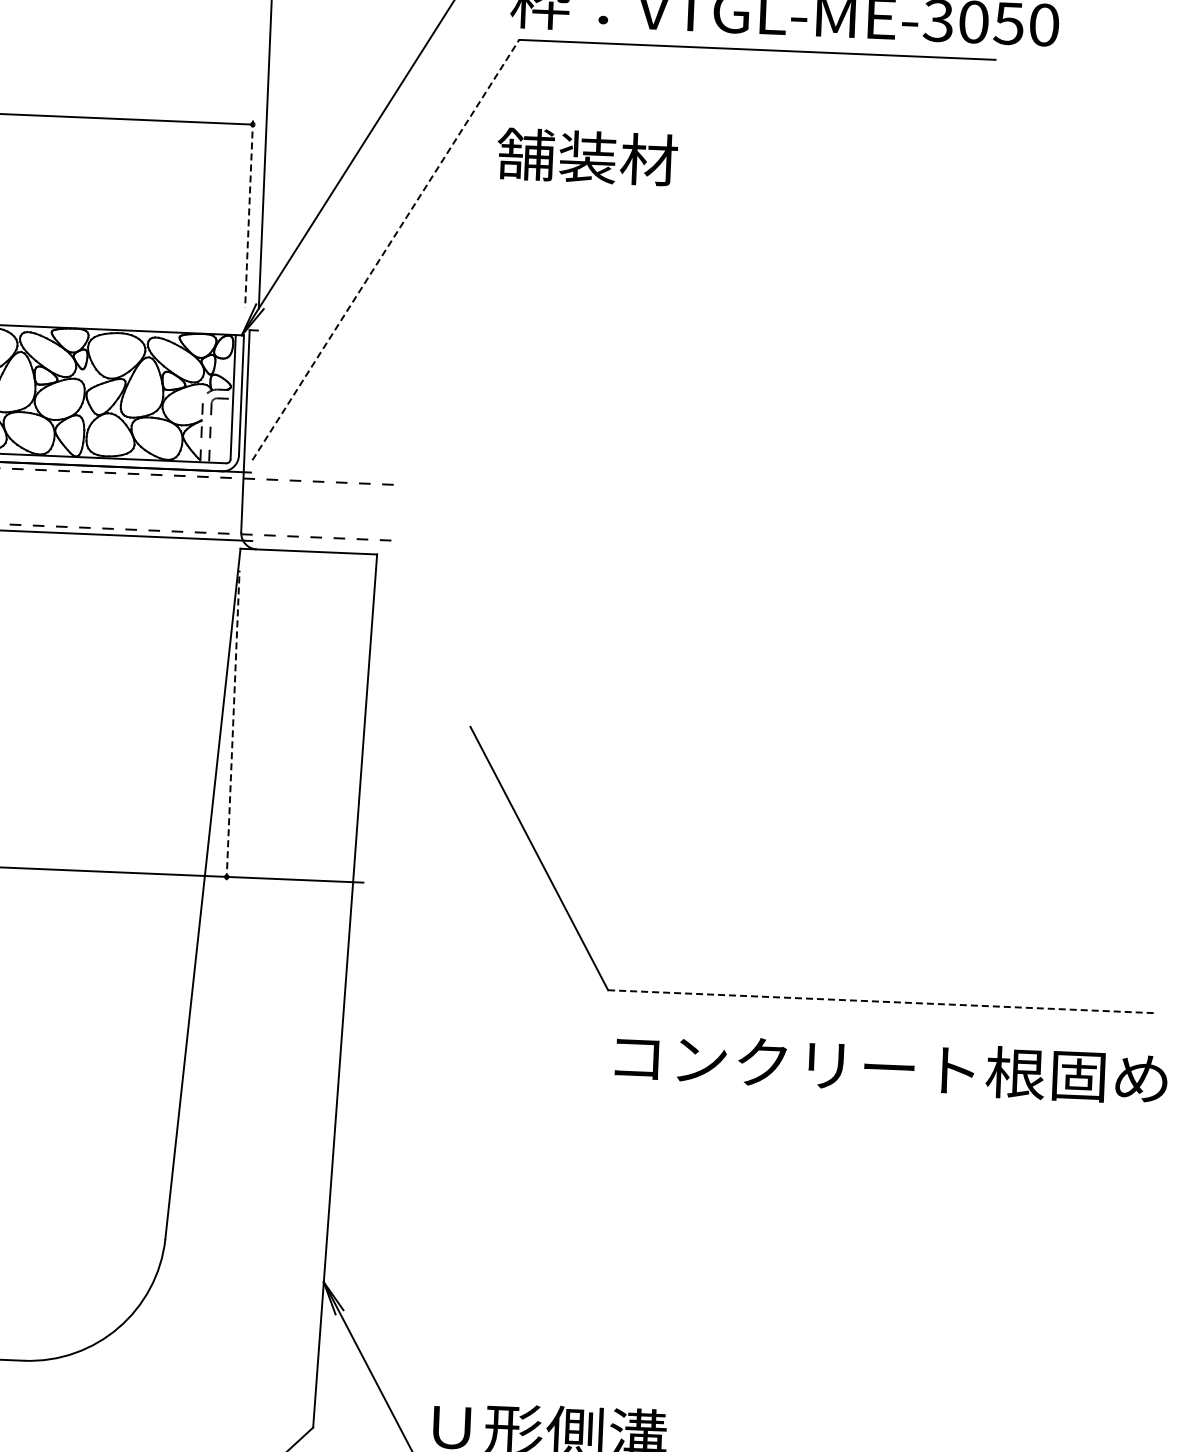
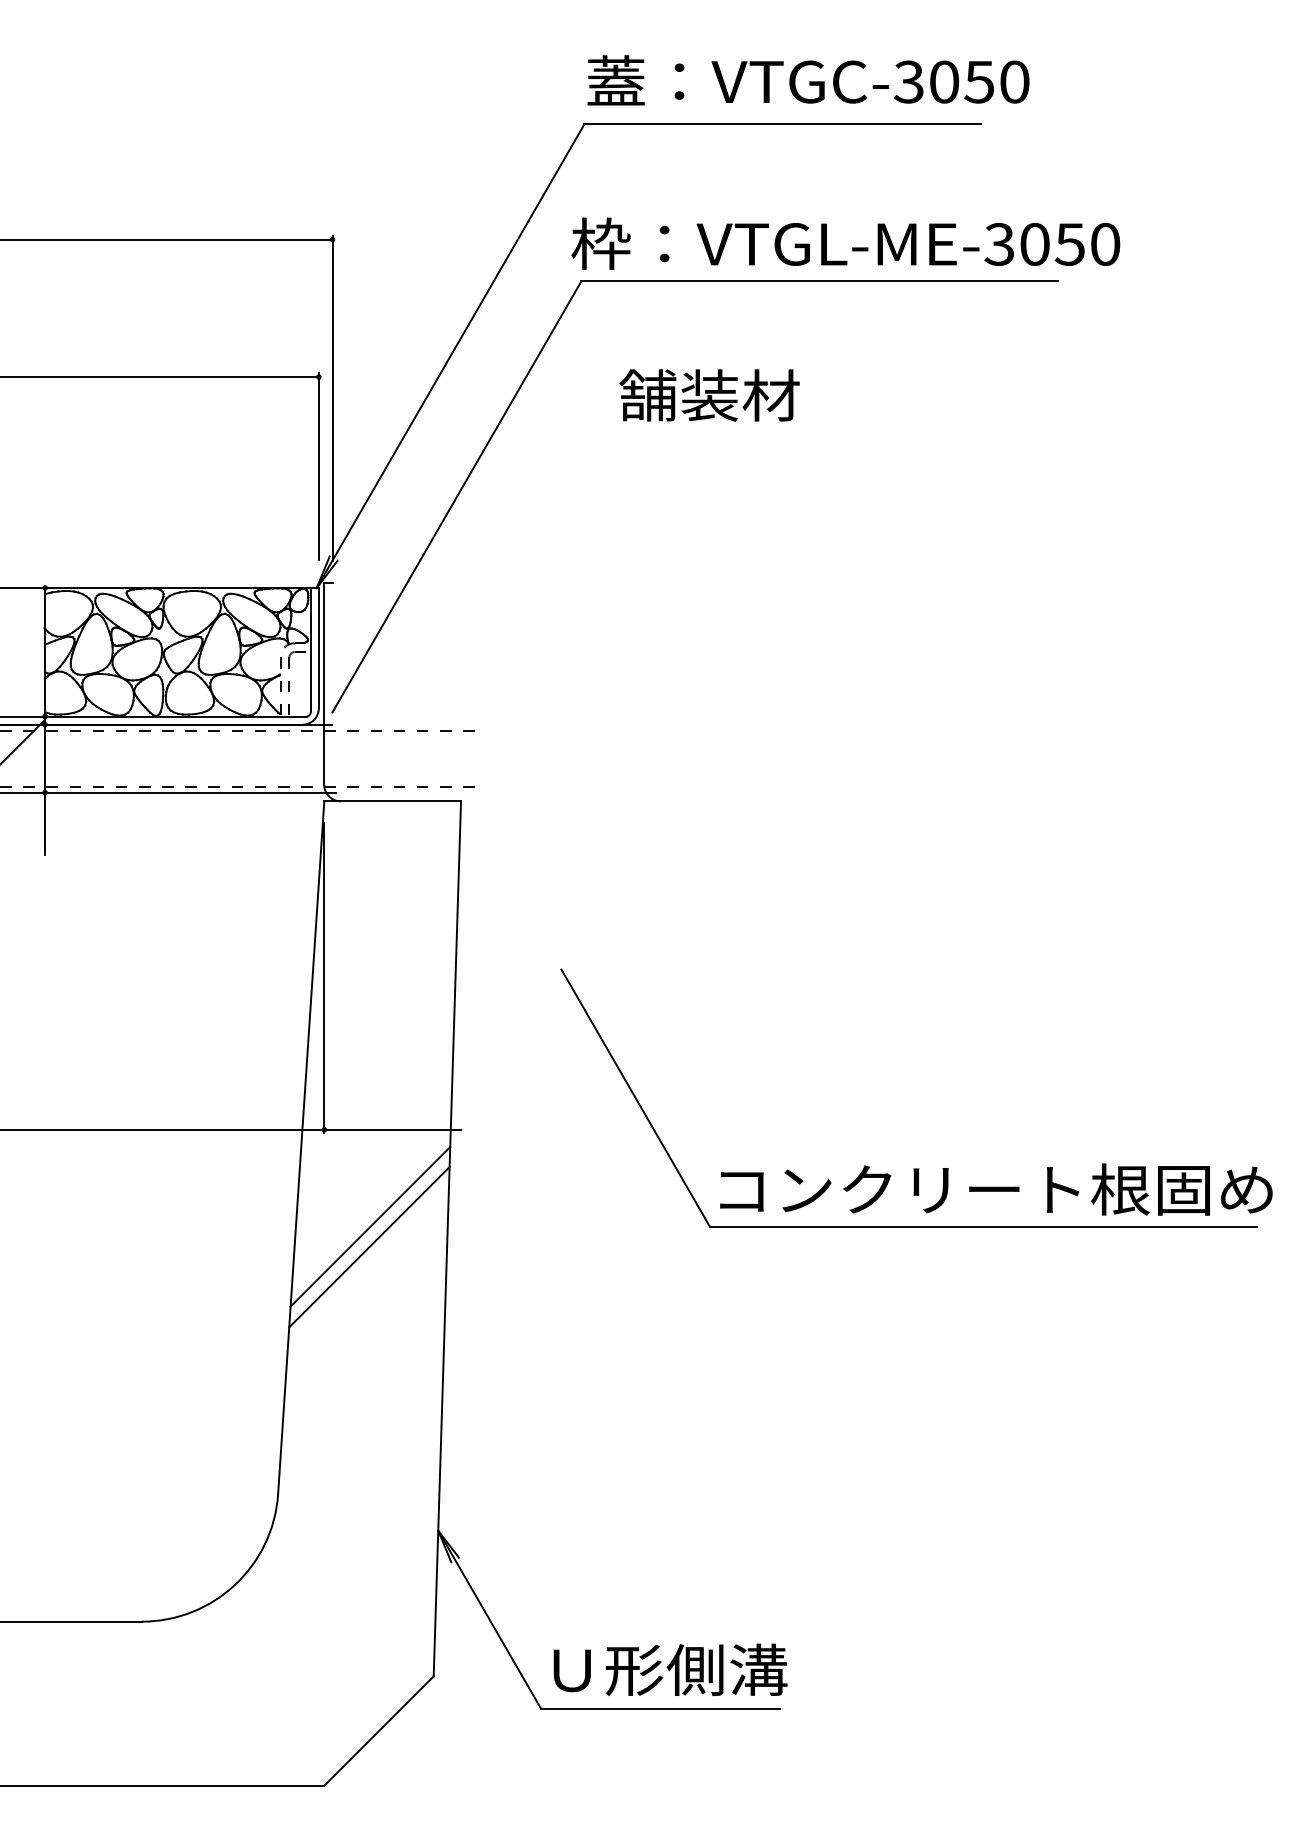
text: (587, 157) -> (709, 395), moved
line: (248, 213) -> (318, 466), dashed -> solid
line: (385, 249) -> (456, 496), dashed -> solid
line: (233, 725) -> (324, 978), dashed -> solid
line: (268, 975) -> (370, 1226), added
line: (267, 995) -> (369, 1246), added
line: (882, 1002) -> (984, 1227), dashed -> solid
text: (891, 1067) -> (996, 1189), moved

